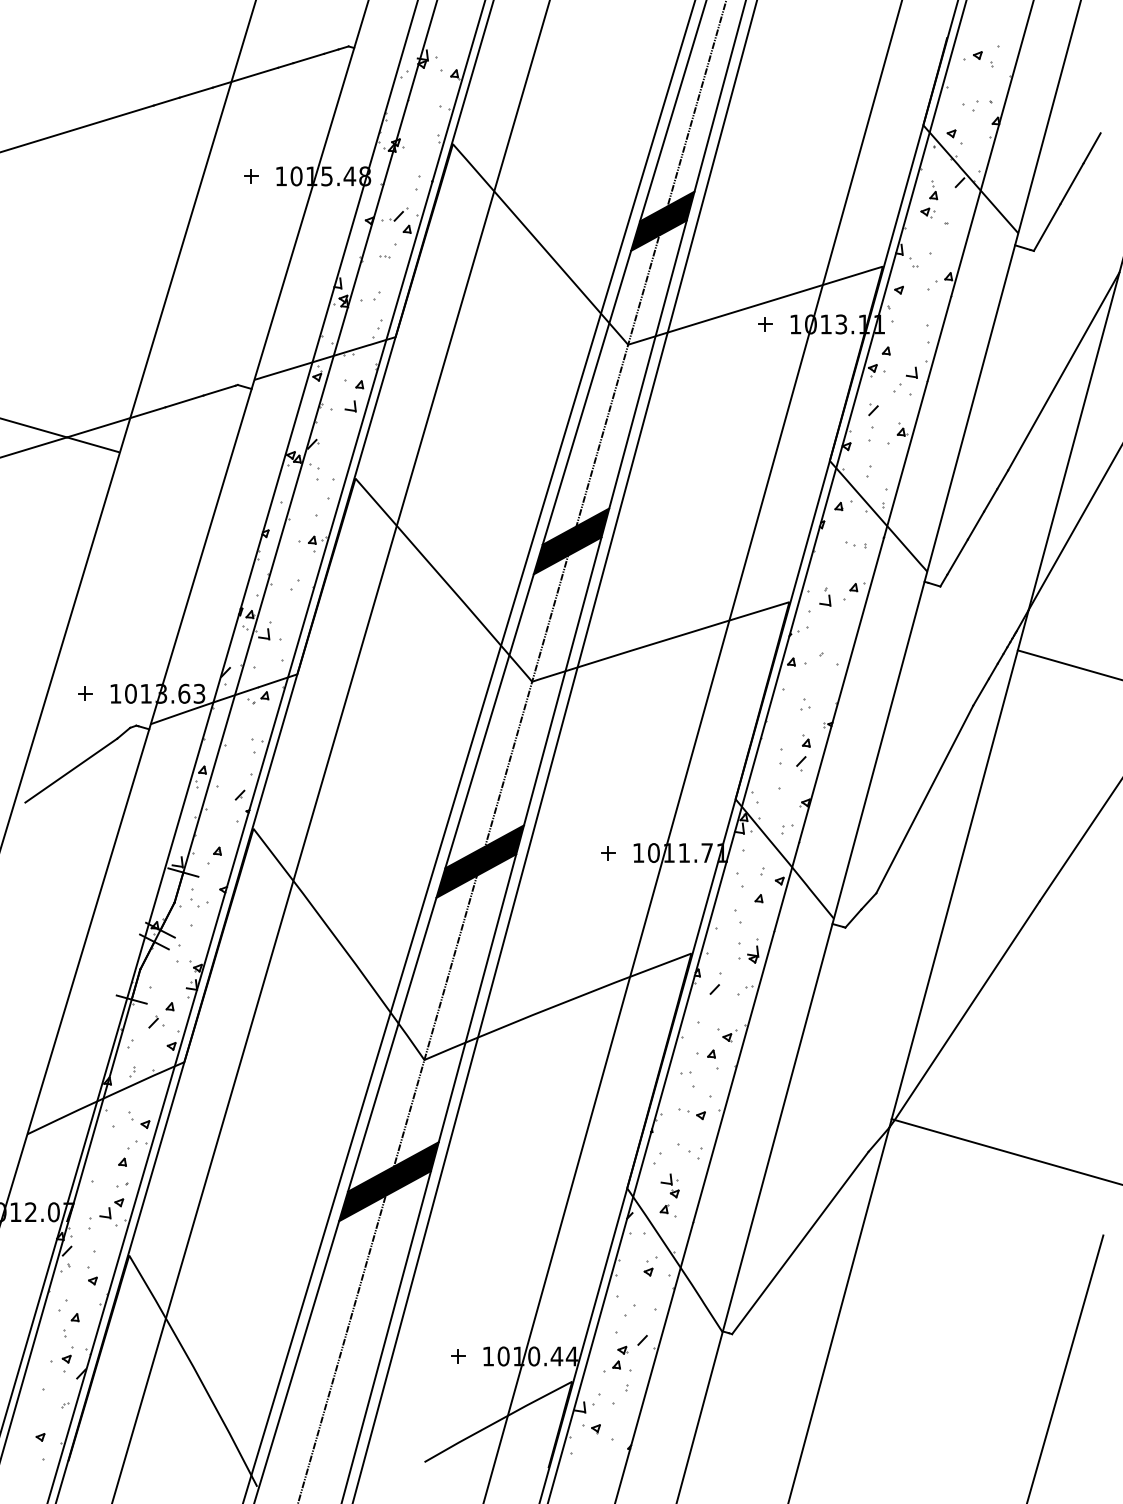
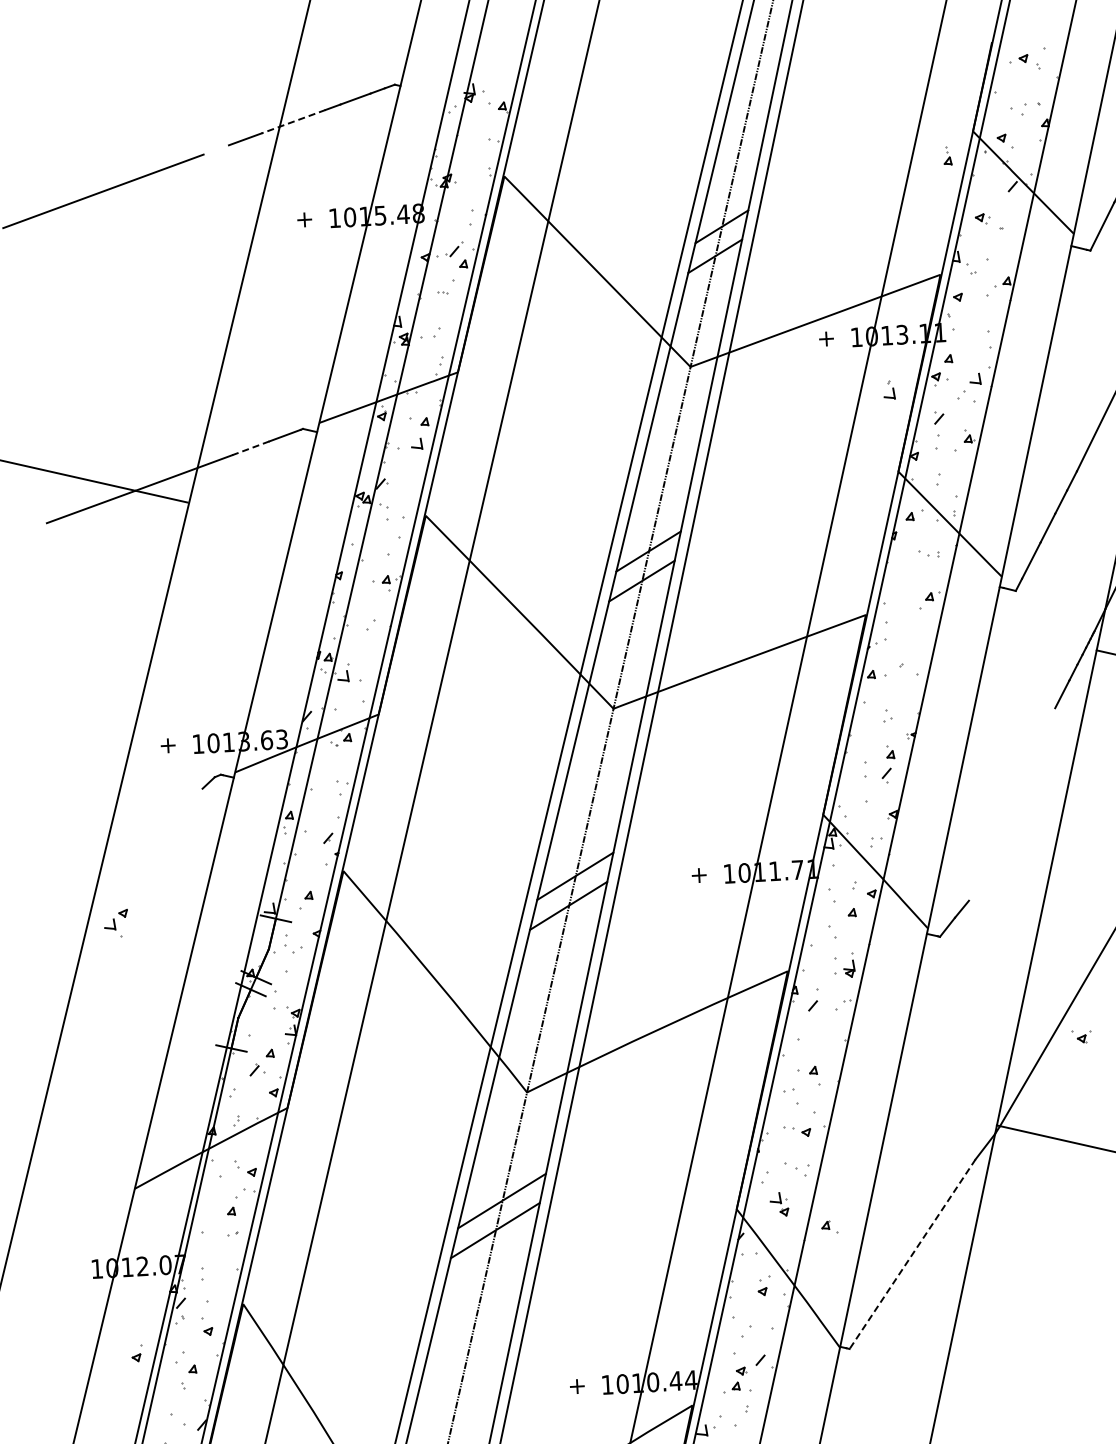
line: (245, 77) -> (293, 121), solid -> dashed
line: (166, 101) -> (216, 149), removed
part: (933, 190) -> (947, 156), moved
fill: (662, 220) -> (717, 240), removed
line: (184, 401) -> (250, 448), solid -> dashed
fill: (571, 541) -> (644, 566), removed
part: (825, 596) -> (889, 389), moved
line: (71, 770) -> (158, 823), removed
line: (924, 799) -> (1011, 804), removed
fill: (479, 861) -> (570, 891), removed
part: (727, 1035) -> (1081, 1036), moved
fill: (388, 1181) -> (497, 1215), removed
part: (667, 1210) -> (829, 1226), moved
part: (111, 1212) -> (116, 923), moved
line: (800, 1242) -> (912, 1253), solid -> dashed
part: (67, 1354) -> (137, 1353), moved

